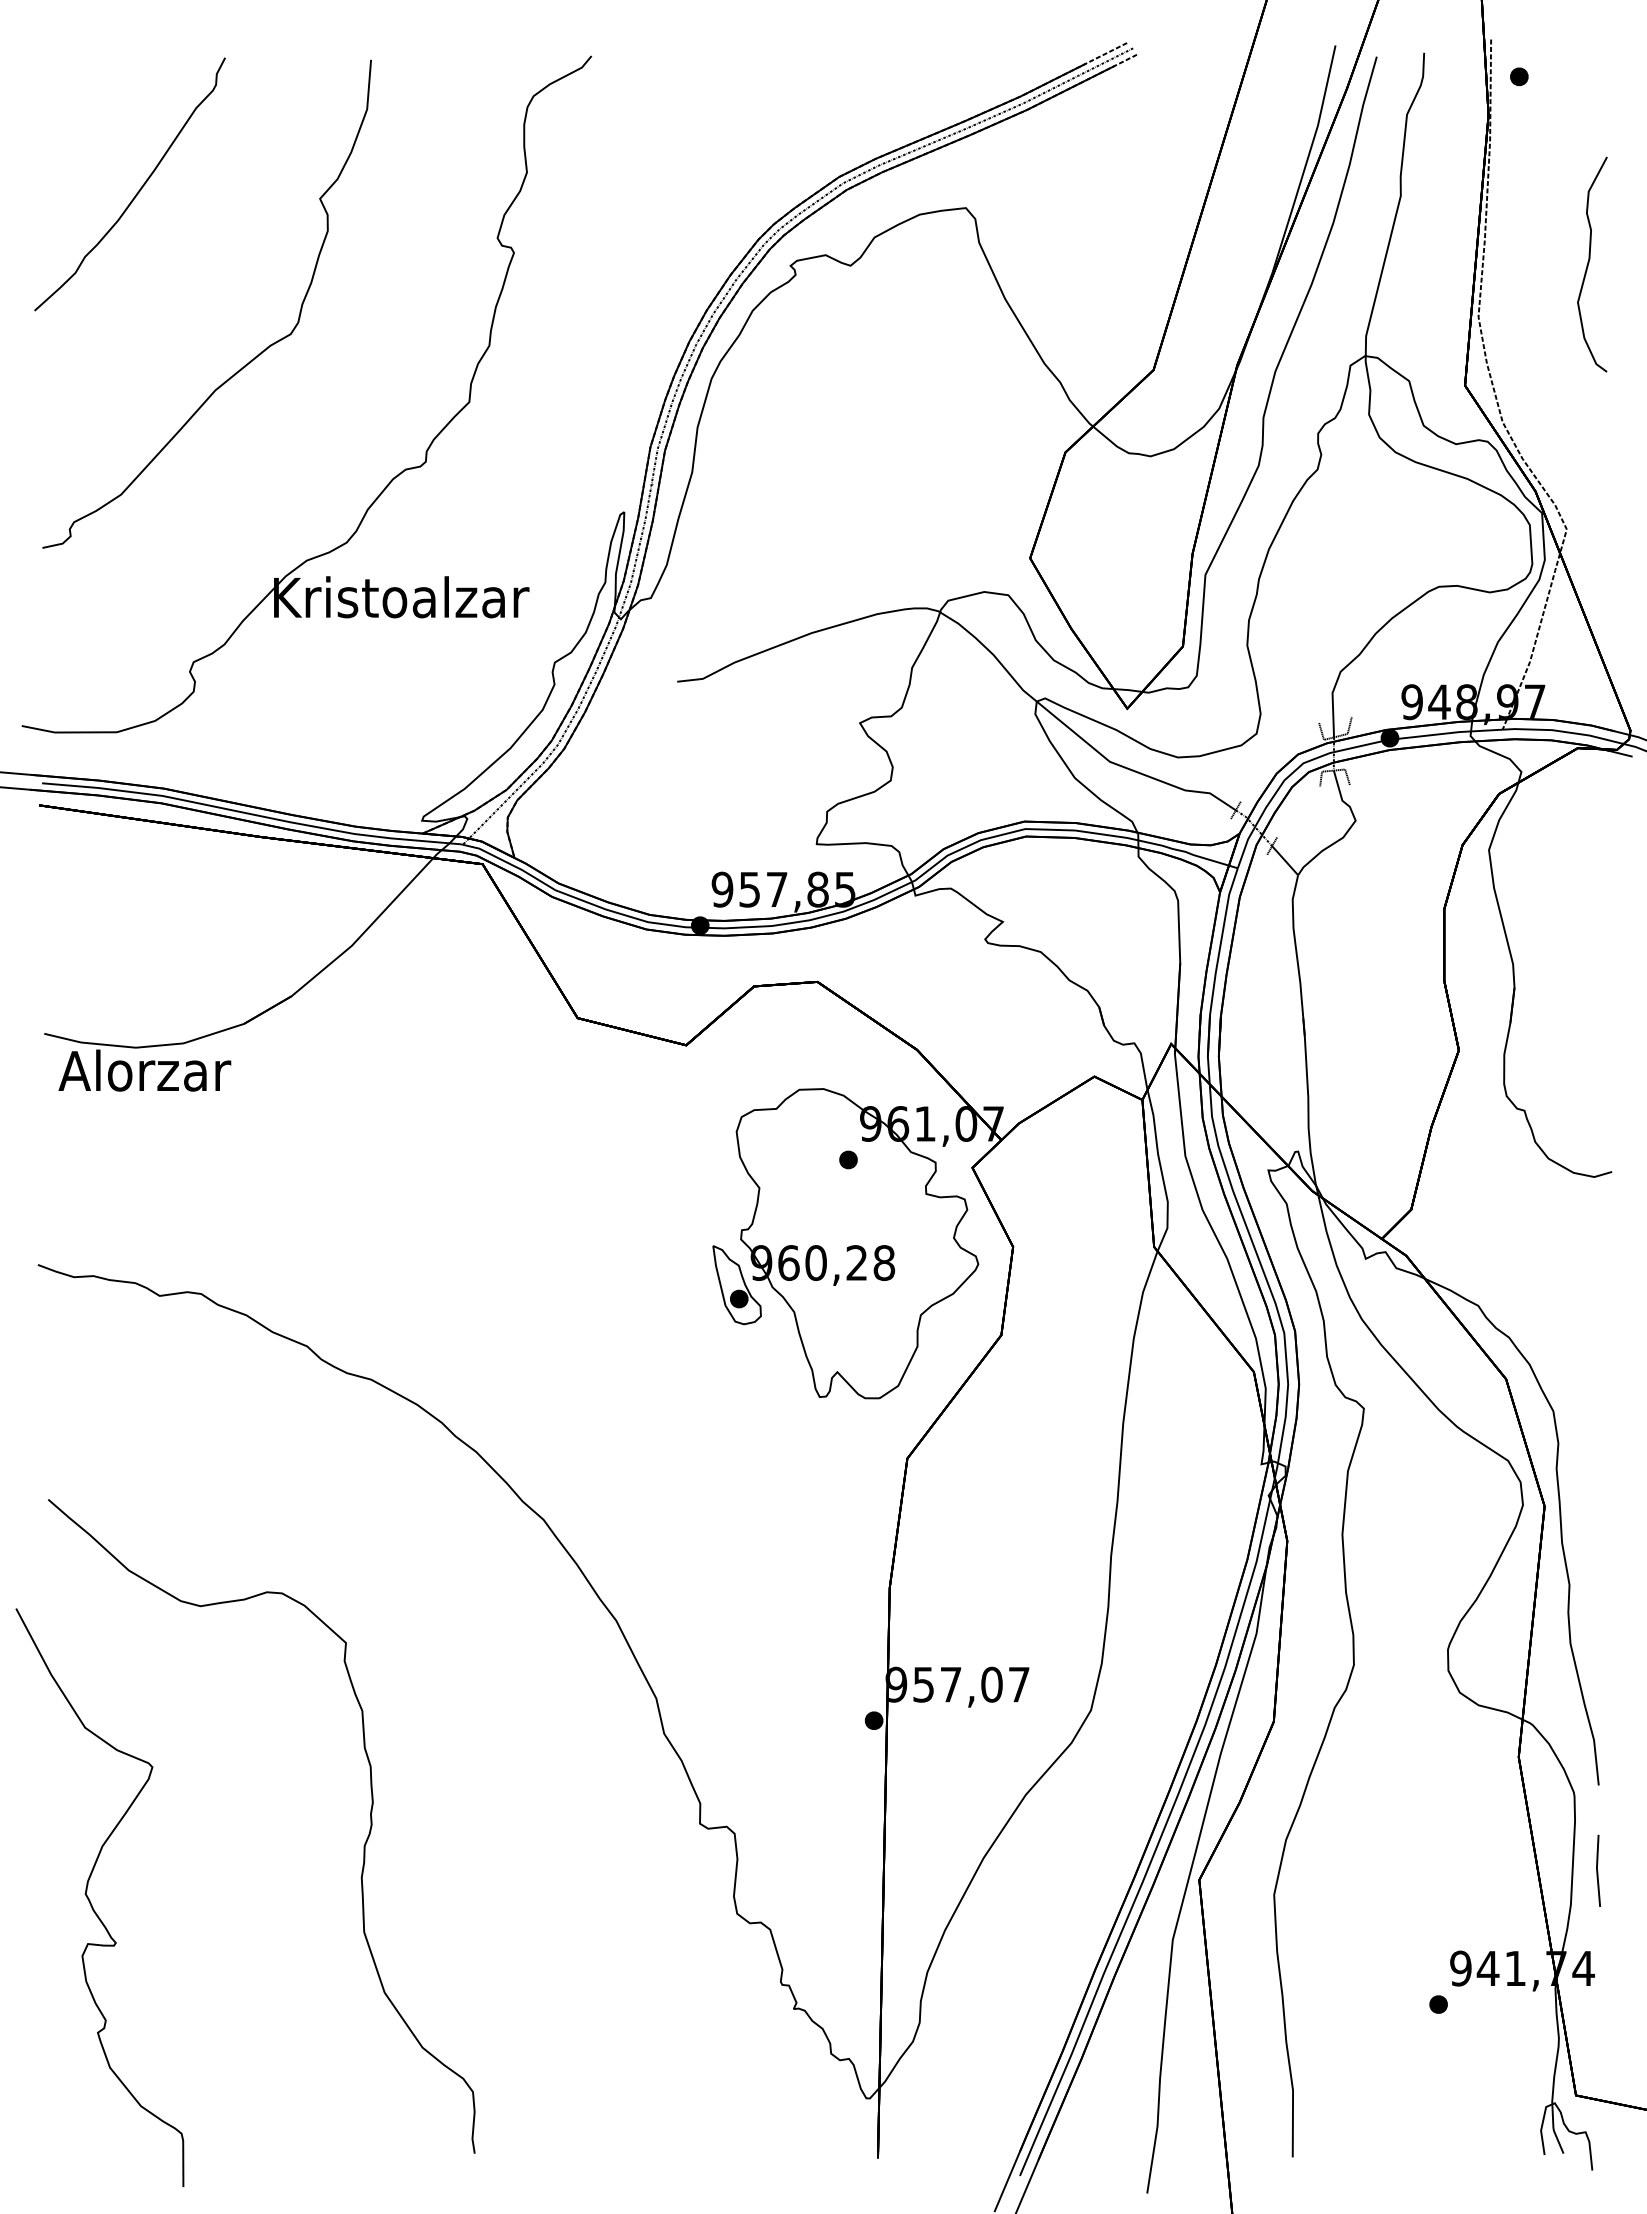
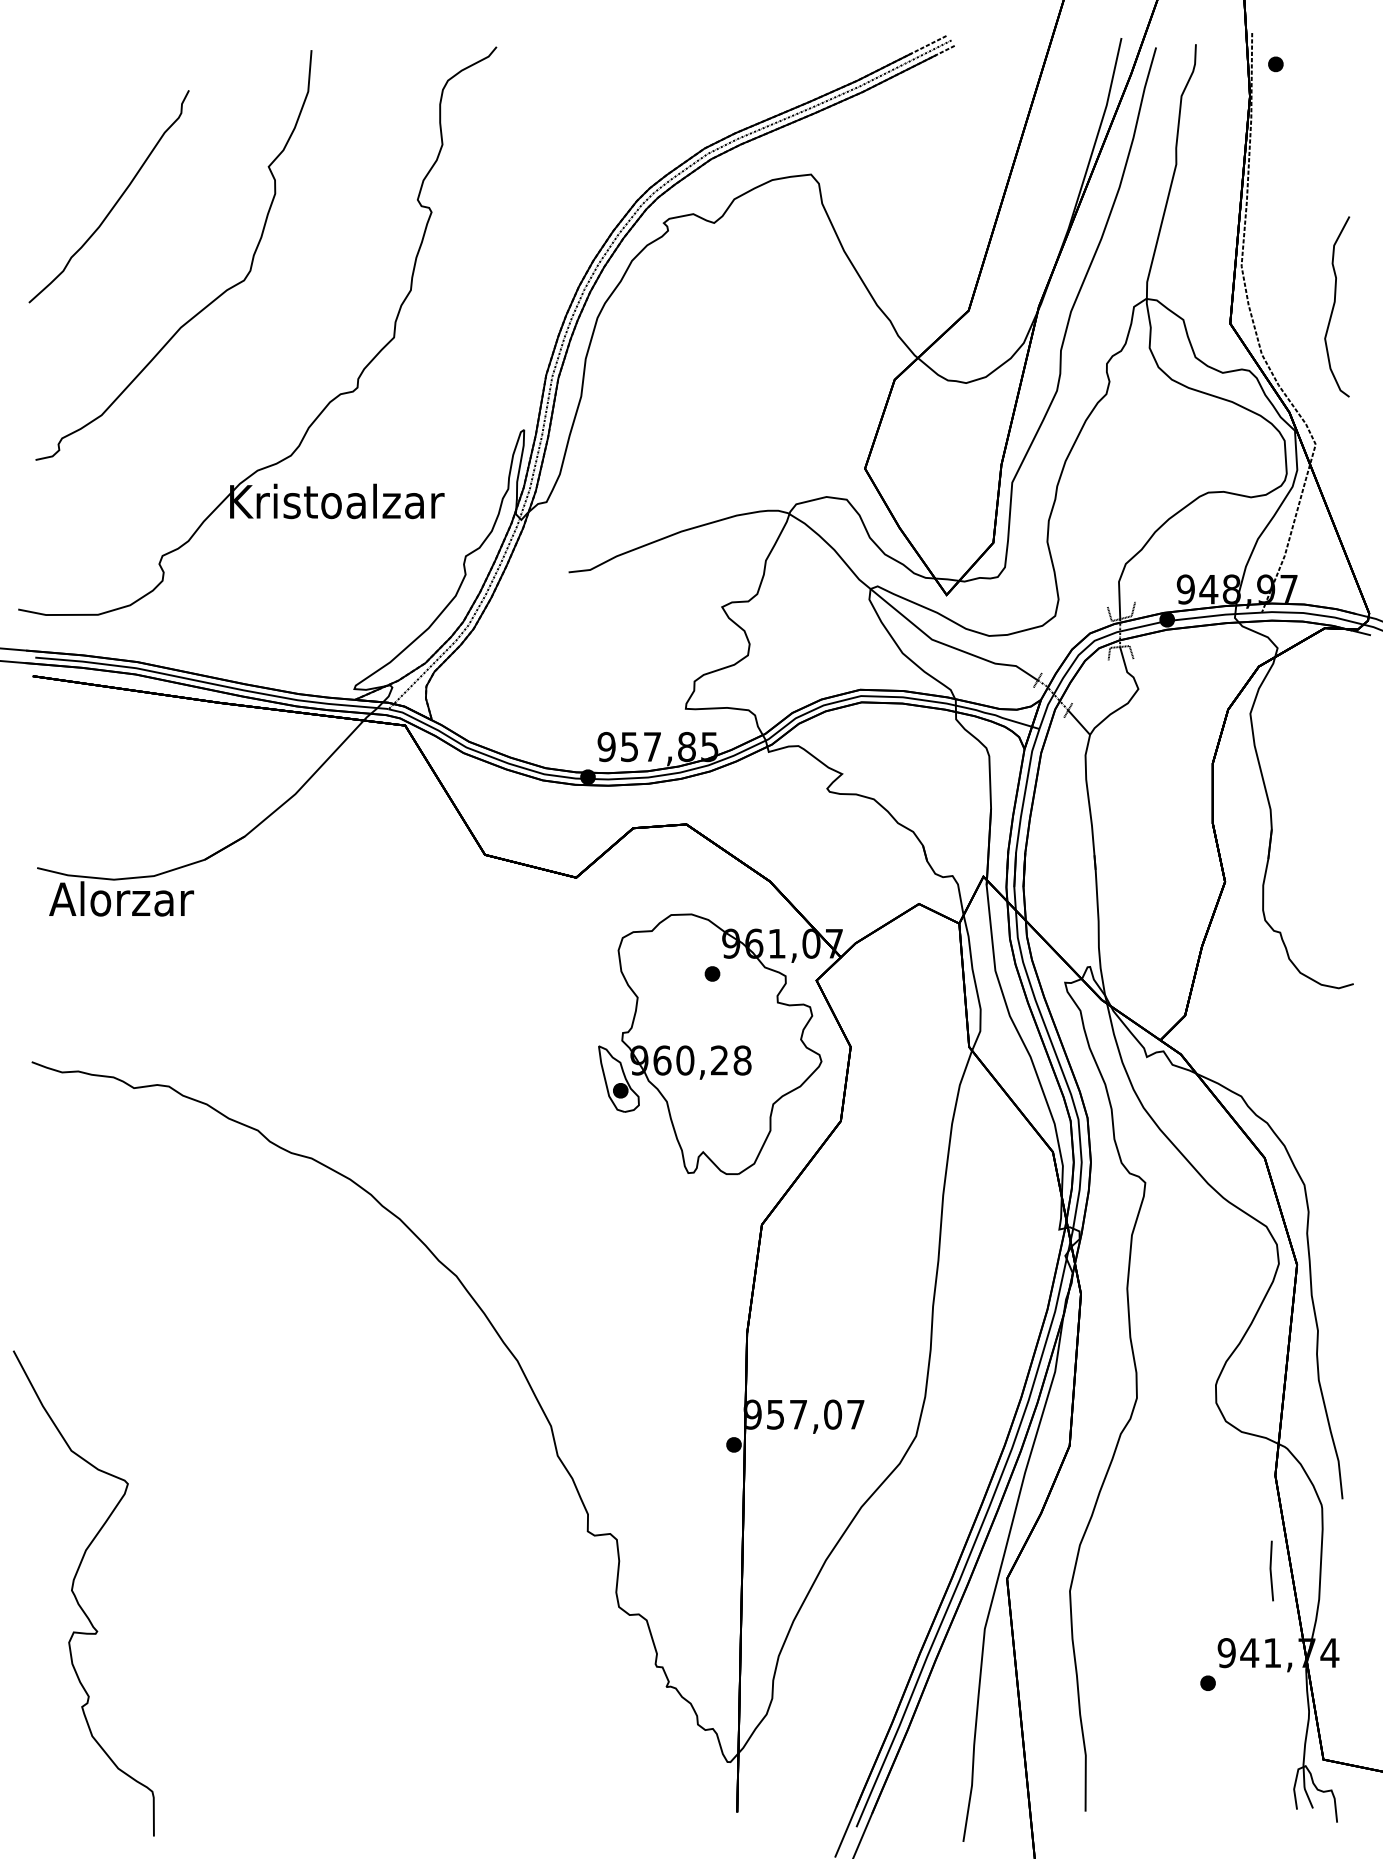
part: (138, 190) -> (116, 201), moved
curve: (1589, 263) -> (1334, 305), moved
curve: (363, 1845) -> (305, 1549), removed
line: (1597, 1870) -> (1270, 1570), moved

